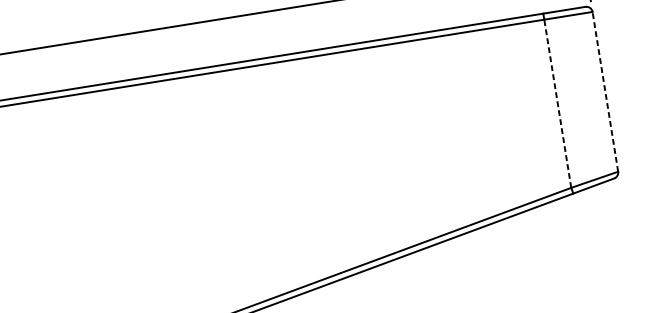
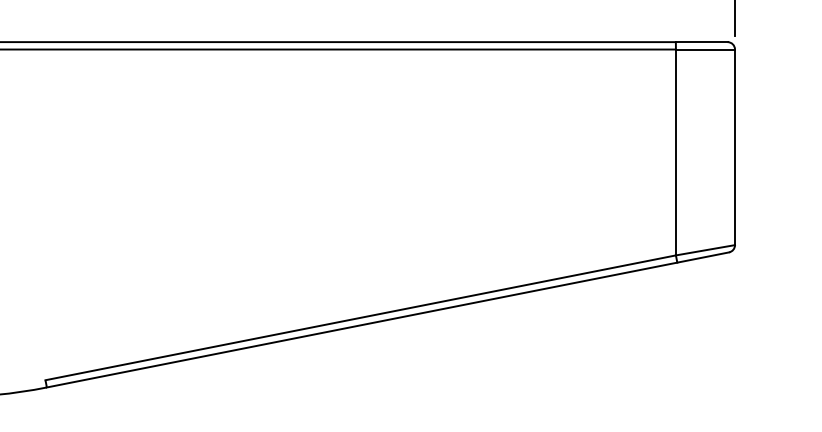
line: (605, 91) -> (735, 147), dashed -> solid
line: (557, 103) -> (675, 152), dashed -> solid

